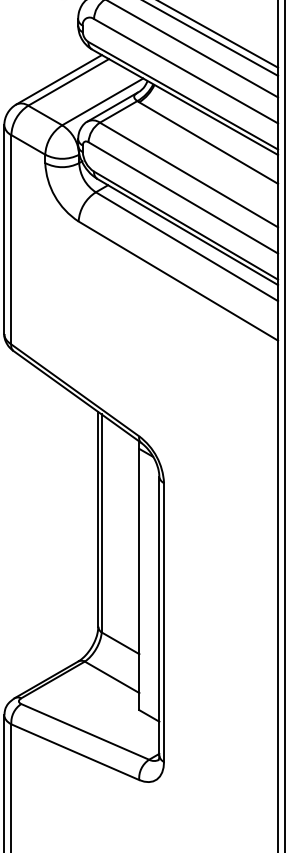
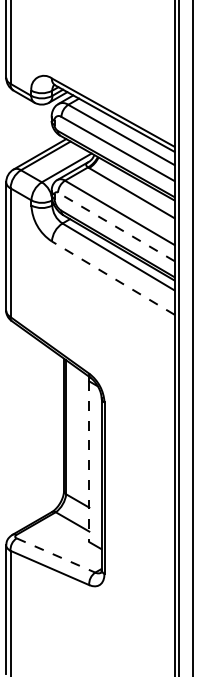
line: (183, 197) -> (116, 226), solid -> dashed
line: (177, 280) -> (112, 277), solid -> dashed
line: (139, 580) -> (89, 462), solid -> dashed
line: (86, 731) -> (56, 555), solid -> dashed

